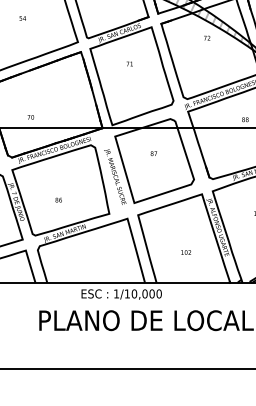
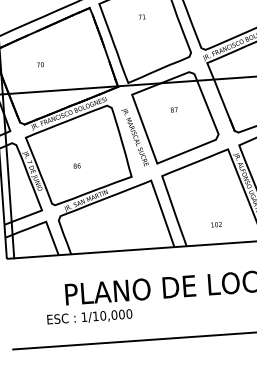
text: (30, 117) -> (40, 65), moved
text: (185, 252) -> (215, 224), moved
text: (121, 294) -> (89, 317), moved

